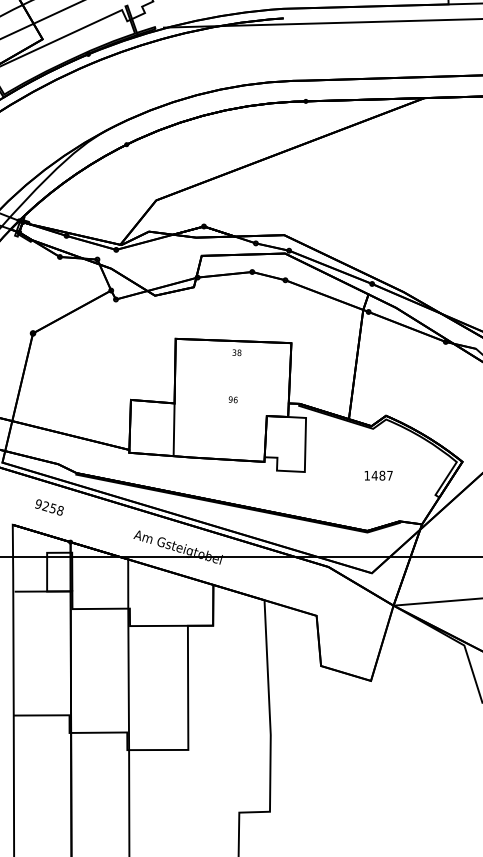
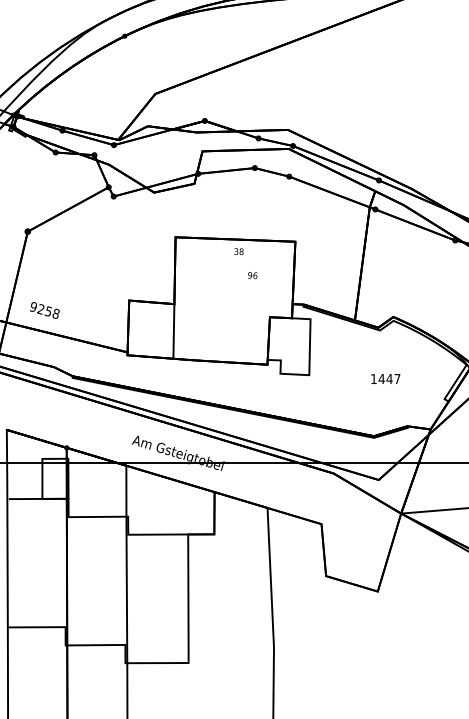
text: (232, 399) -> (251, 275), moved
text: (382, 475) -> (389, 378), 1487 -> 1447
text: (49, 507) -> (44, 310), moved

